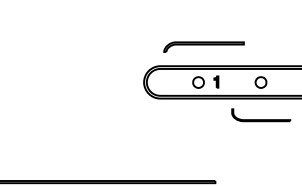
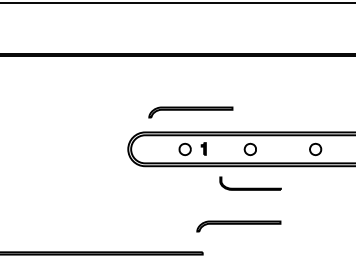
part: (249, 156) -> (238, 226), added

